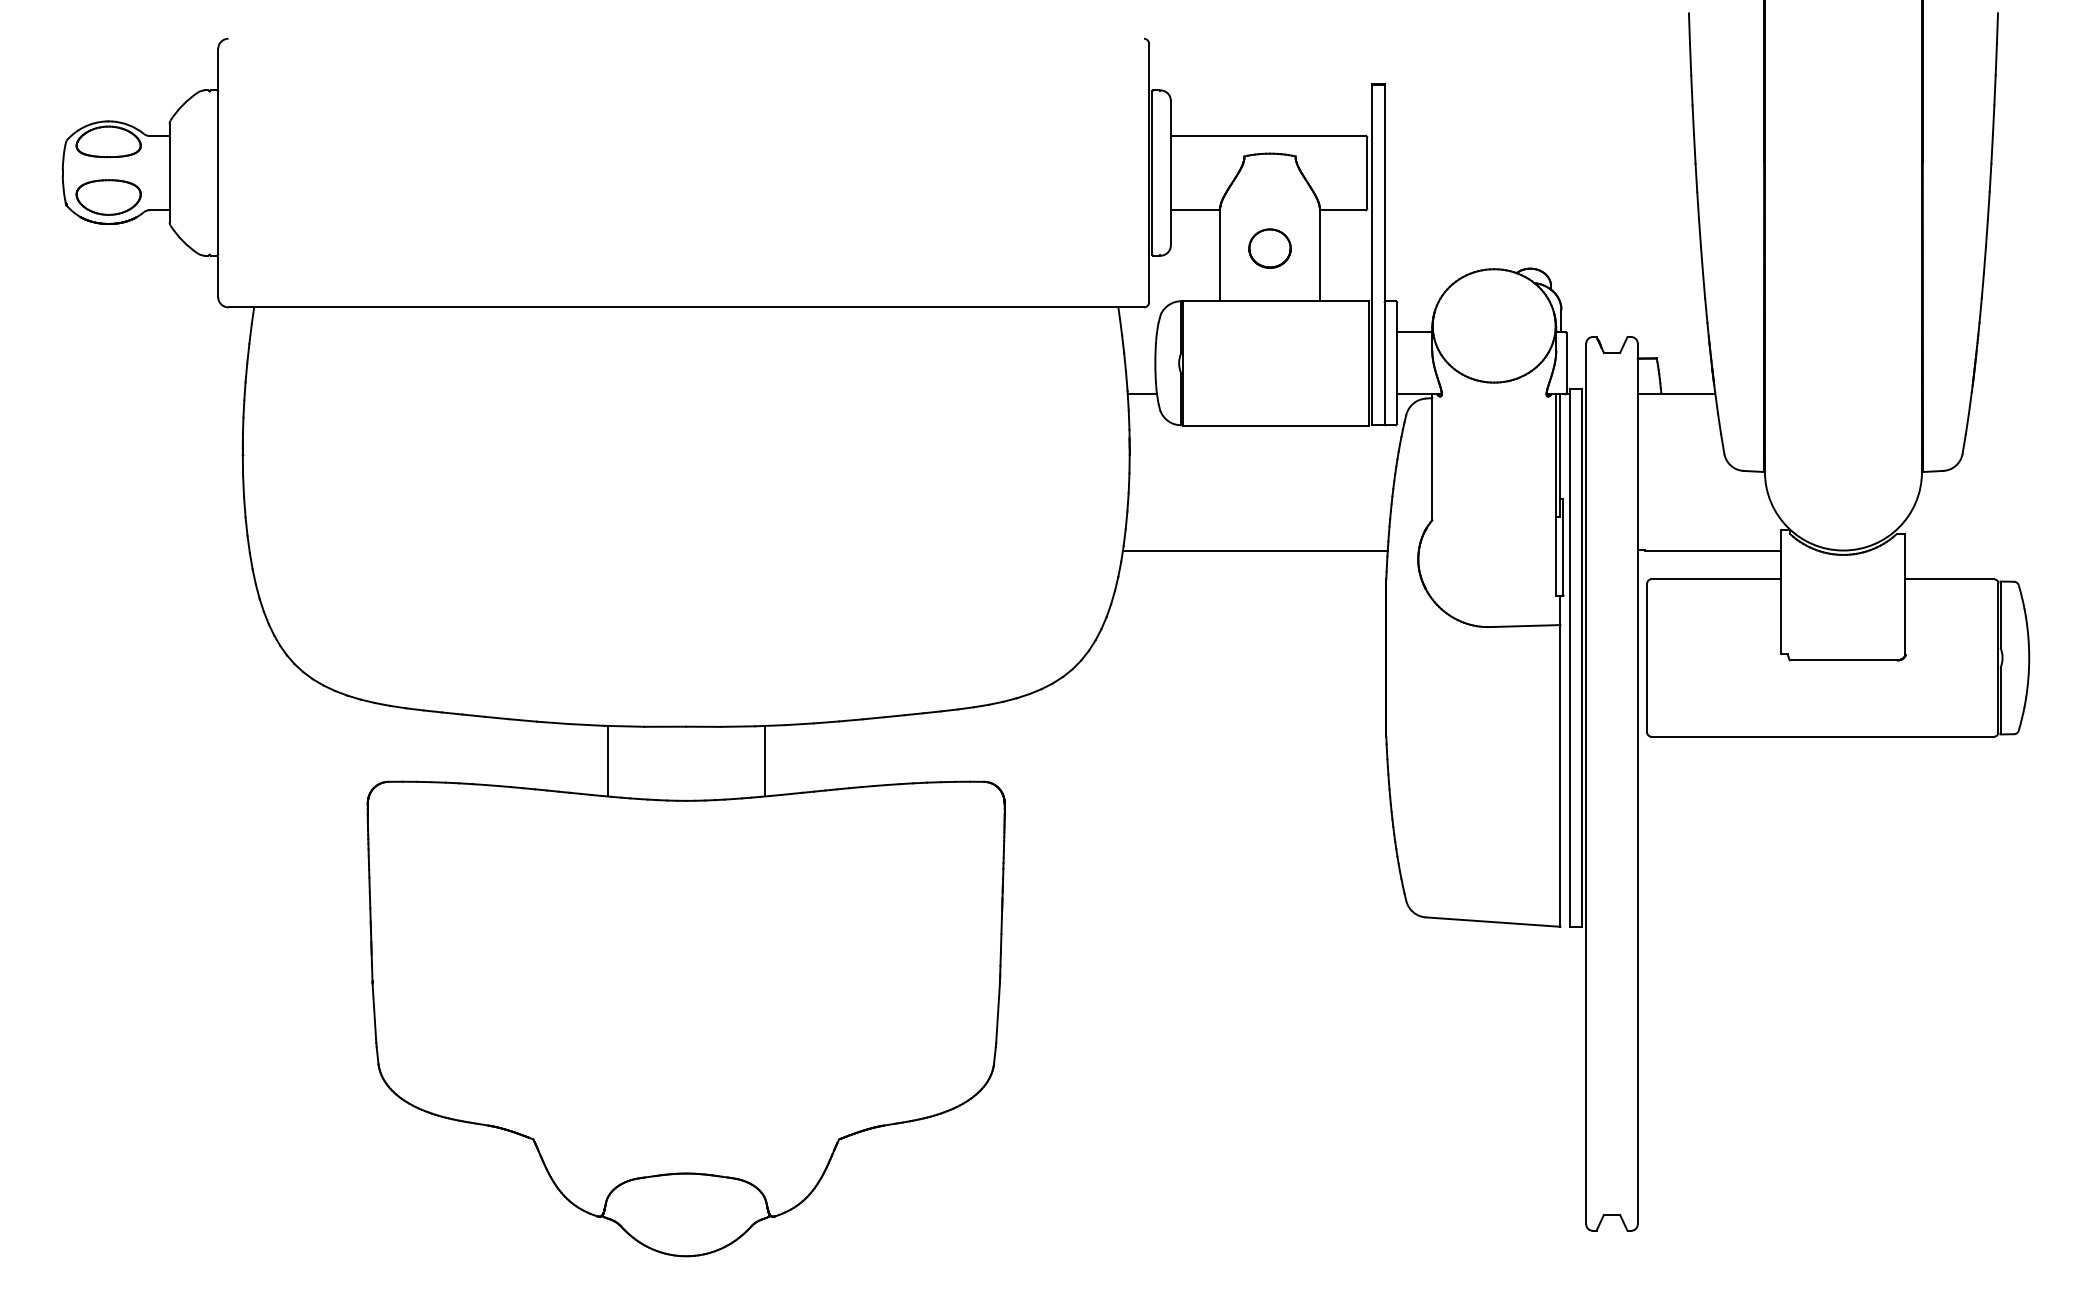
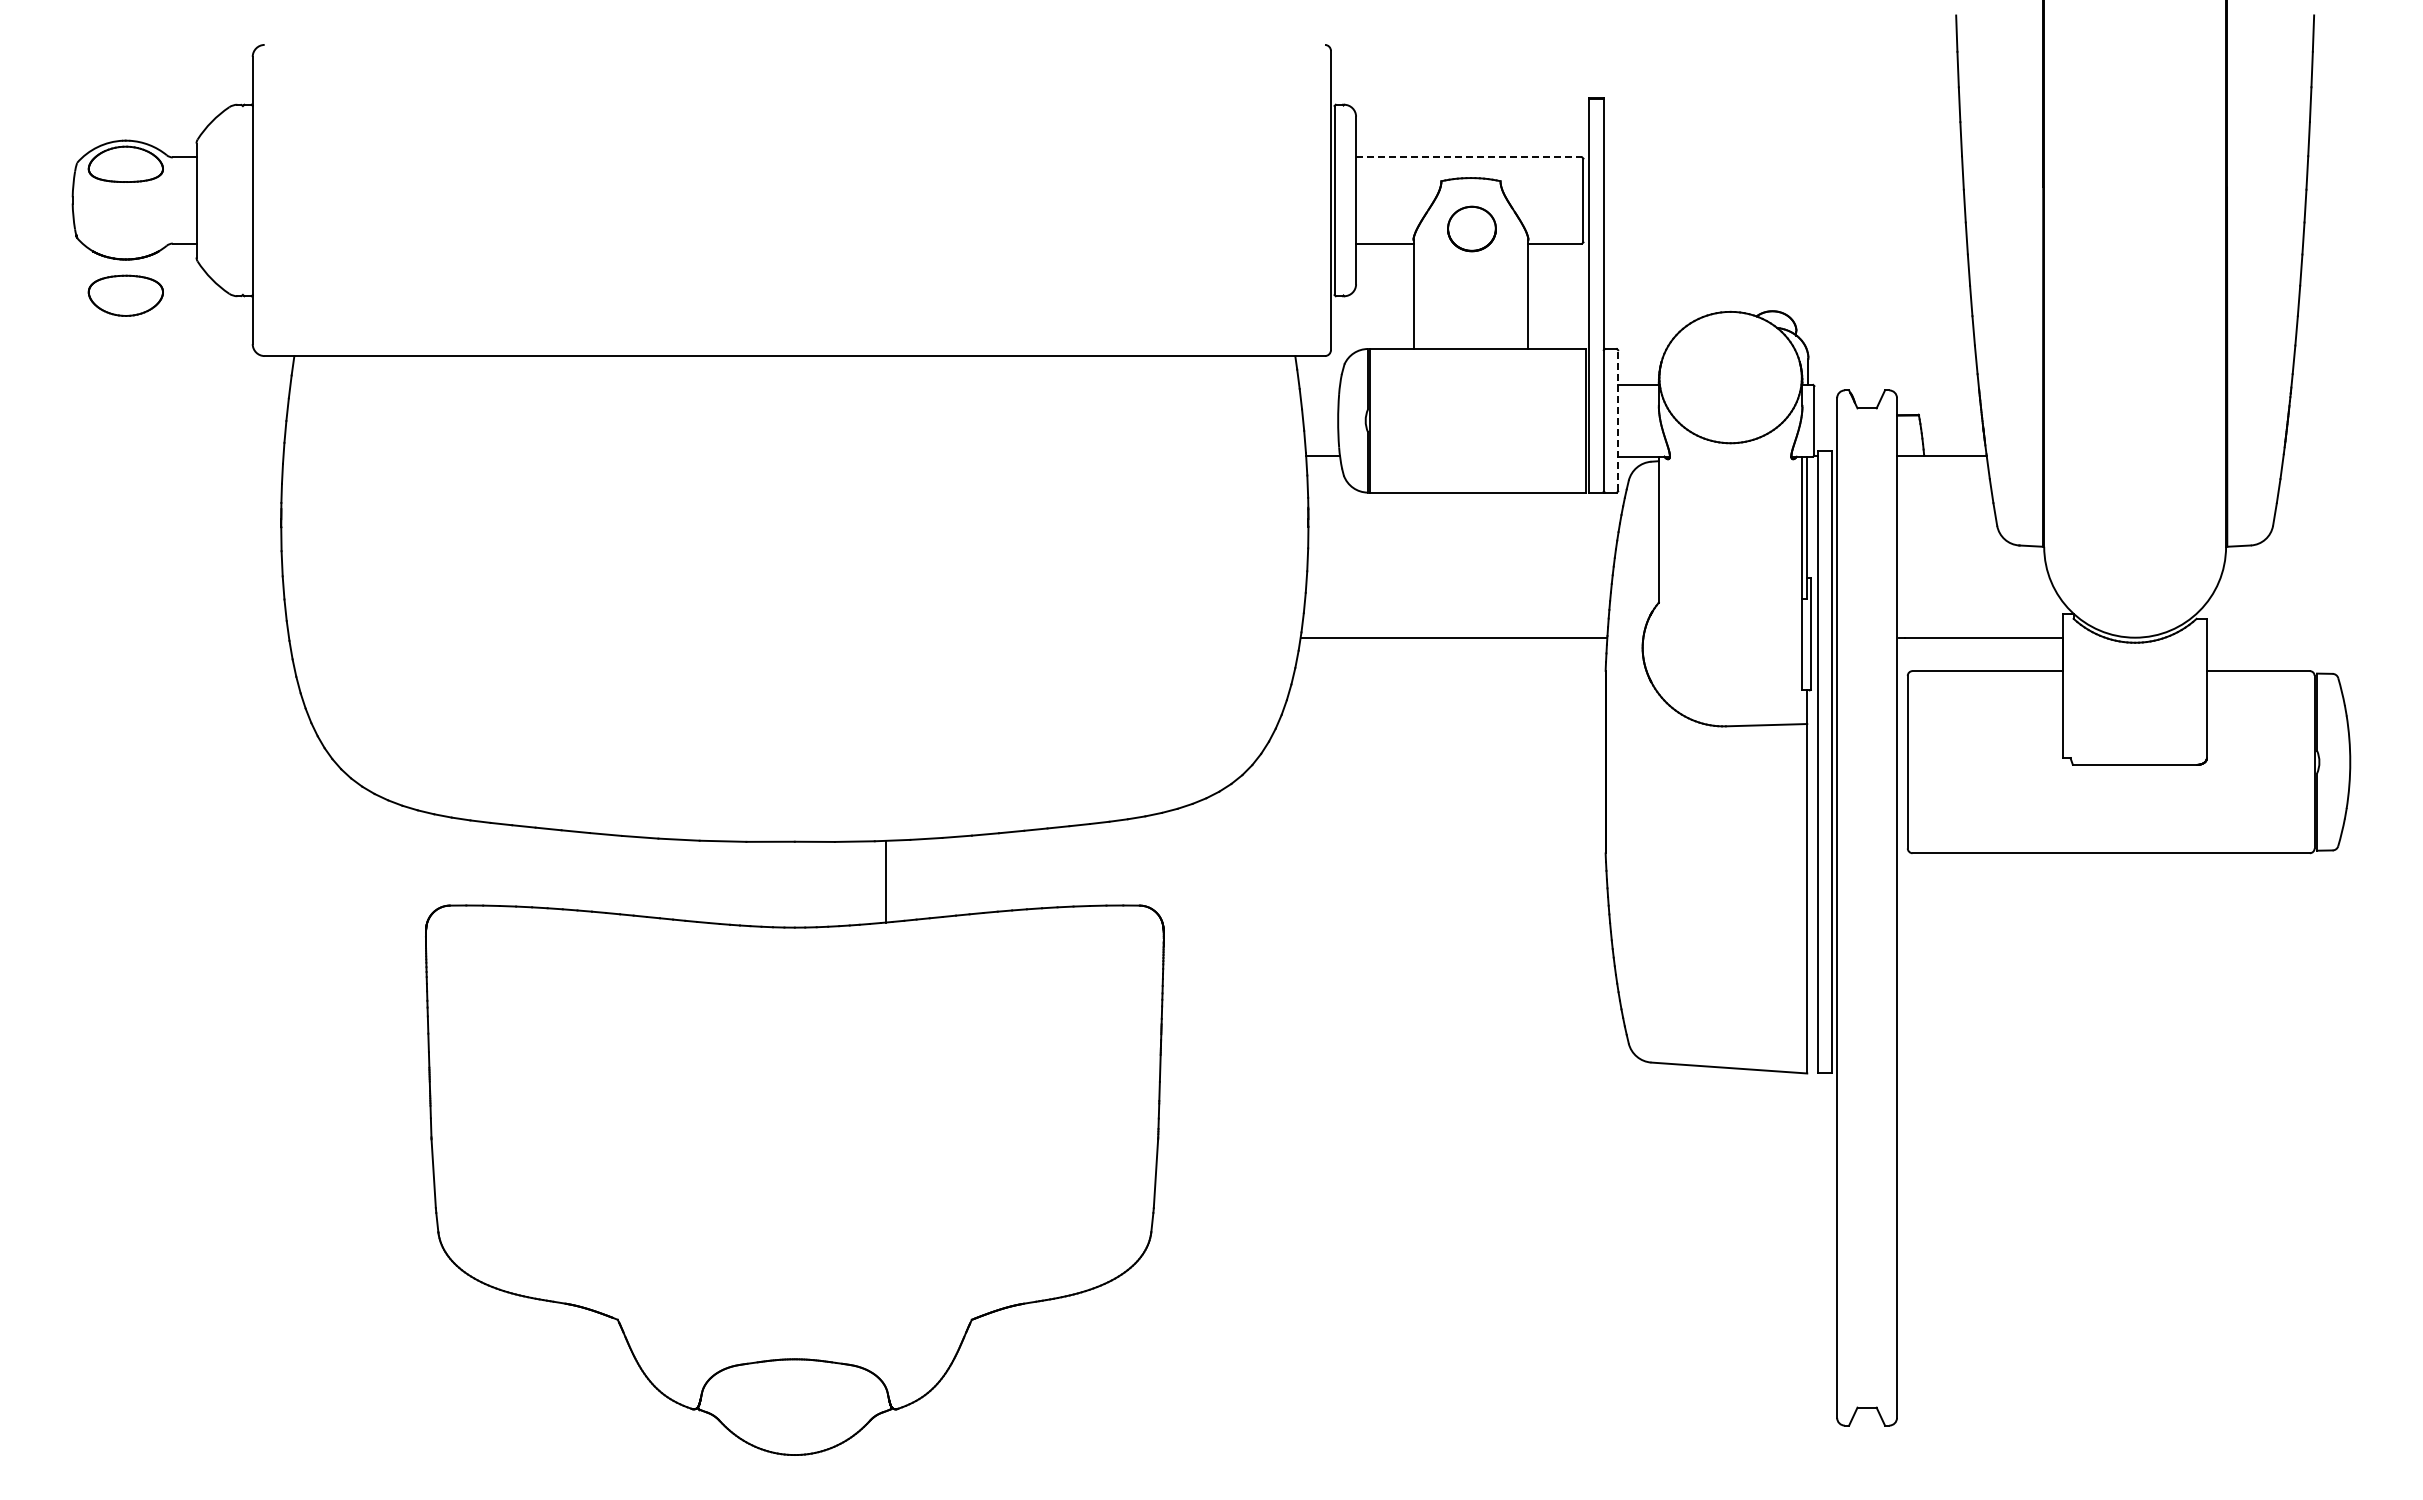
line: (1268, 135) -> (1469, 157), solid -> dashed
part: (108, 197) -> (125, 295), moved
part: (1269, 248) -> (1471, 228), moved
line: (1397, 363) -> (1618, 420), solid -> dashed
line: (607, 761) -> (703, 881), removed

